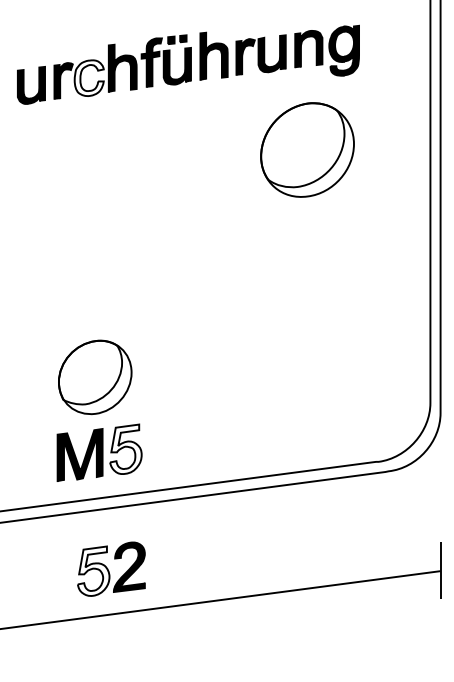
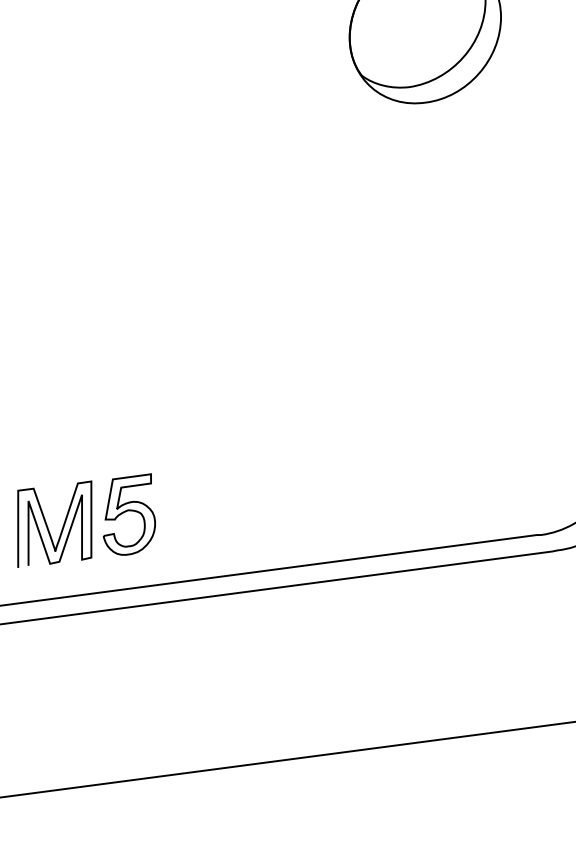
part: (95, 377) -> (79, 397), removed
fill: (79, 455) -> (53, 524), removed
part: (111, 568) -> (105, 708), removed

